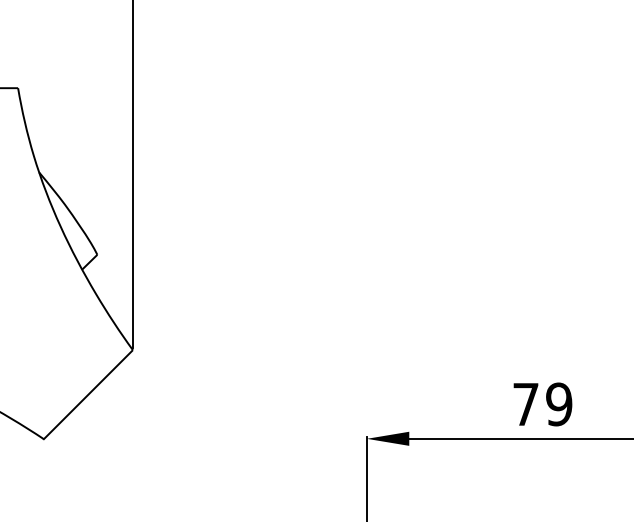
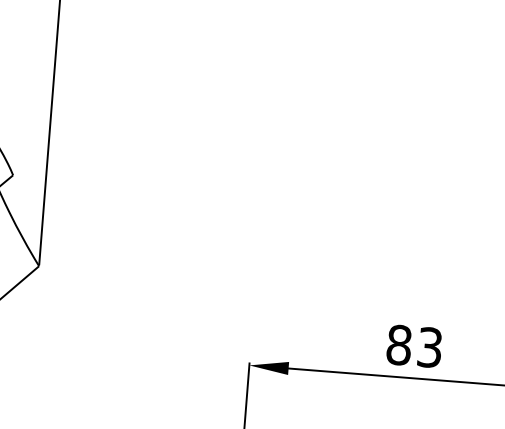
text: (542, 404) -> (414, 346), 79 -> 83

